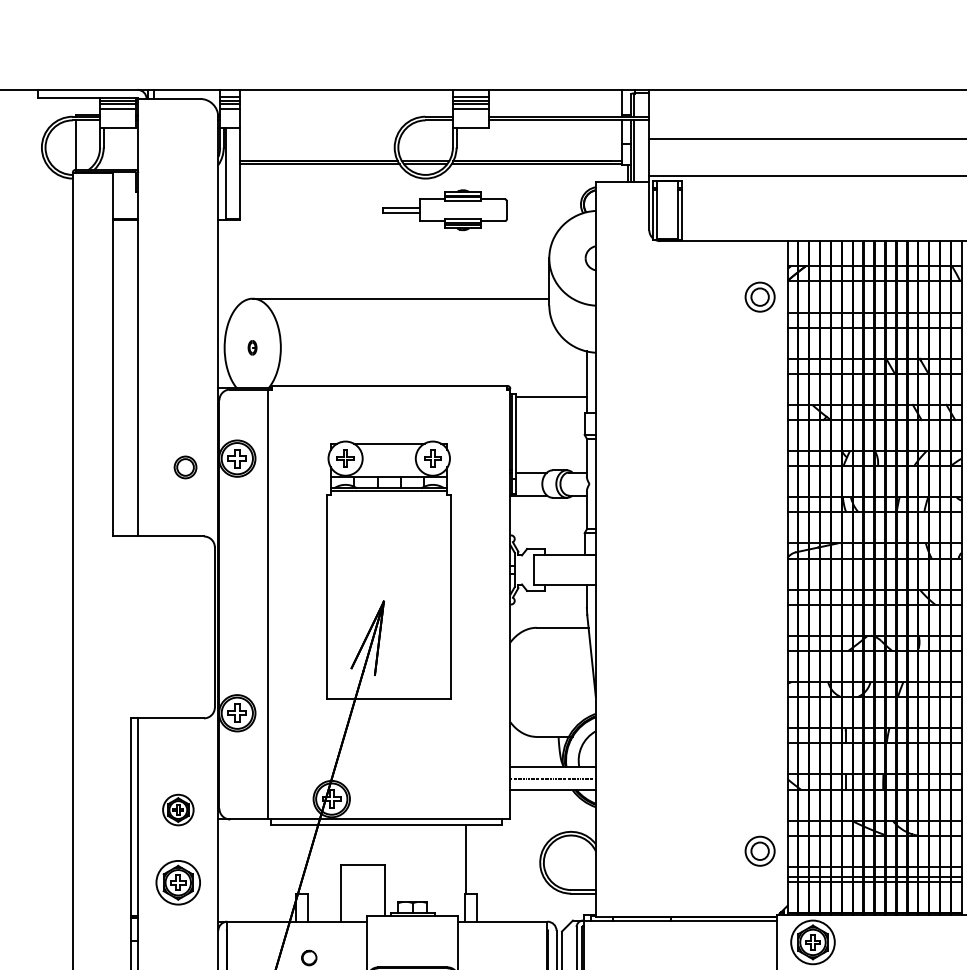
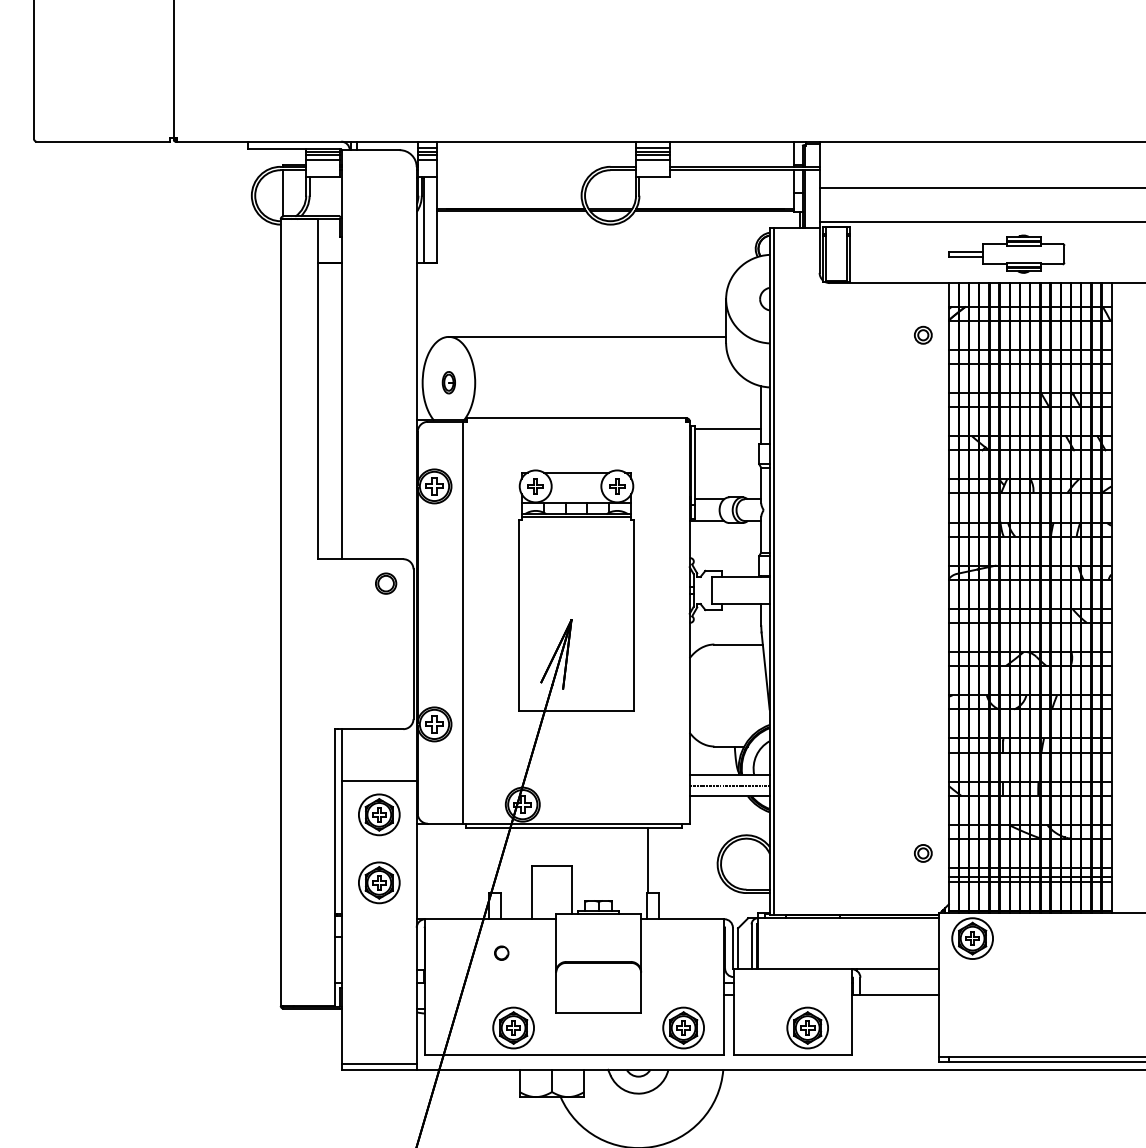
part: (444, 209) -> (1006, 253), moved
part: (760, 296) -> (923, 334), size x0.62
part: (252, 347) -> (448, 382), size x1.67
part: (185, 467) -> (386, 583), moved
line: (601, 548) -> (774, 570), added
line: (177, 773) -> (378, 780), added
part: (178, 809) -> (379, 814), size x1.43
part: (760, 851) -> (923, 853), size x0.62

